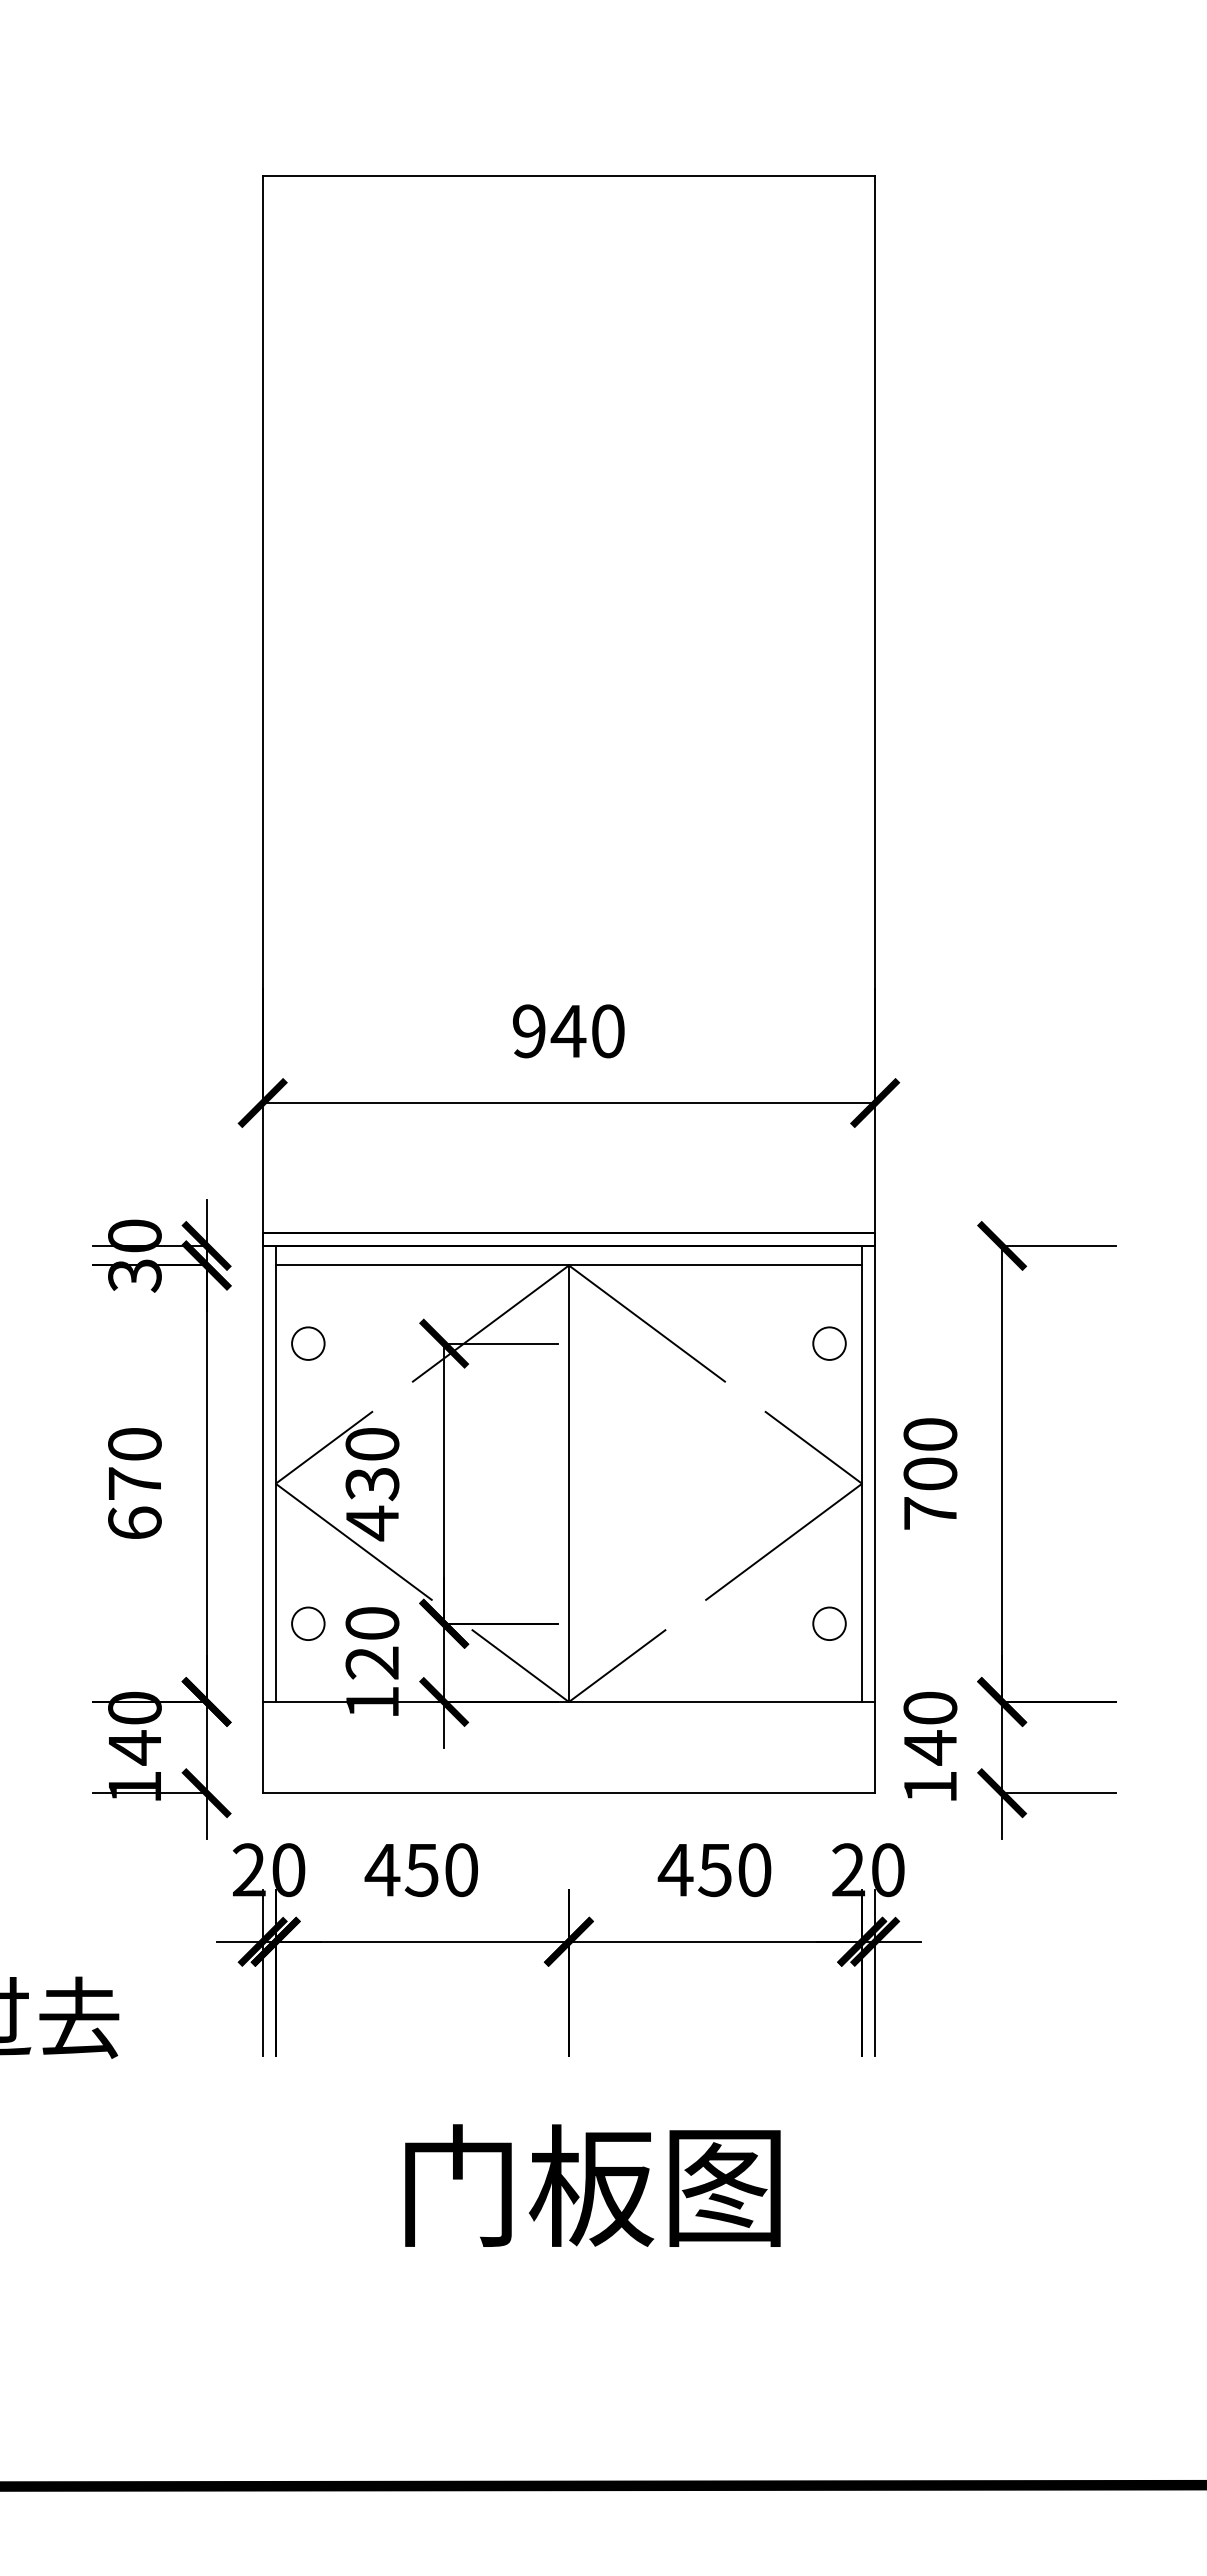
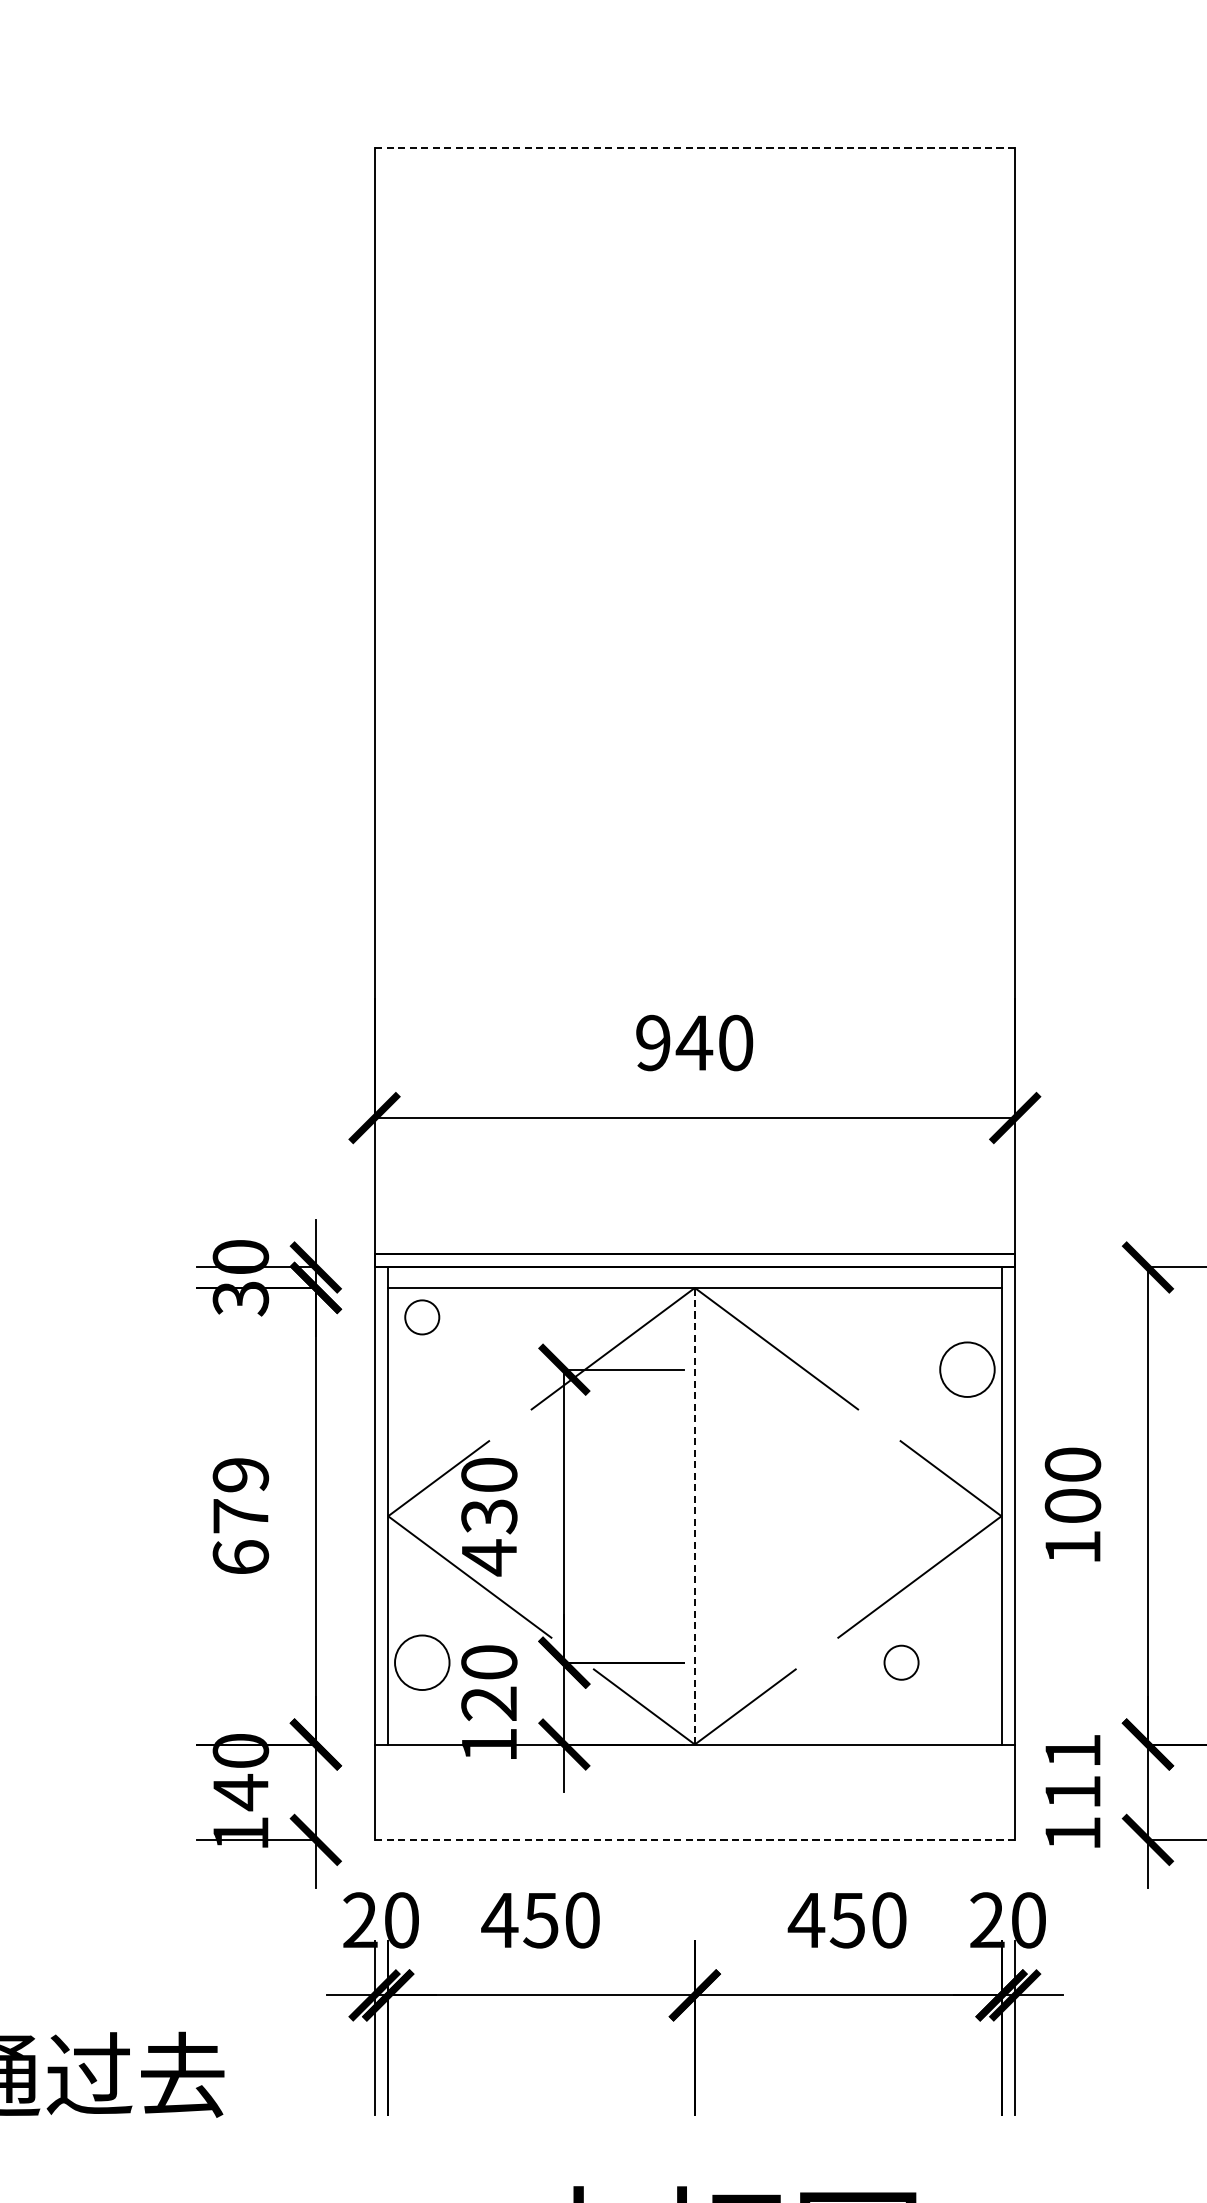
line: (568, 176) -> (694, 148), solid -> dashed
circle: (308, 1343) -> (422, 1317), moved
circle: (829, 1343) -> (967, 1369), size x1.6
text: (134, 1444) -> (240, 1475), 670 -> 679
line: (568, 1483) -> (694, 1515), solid -> dashed
text: (930, 1513) -> (1073, 1547), 700 -> 100
circle: (308, 1623) -> (422, 1662), size x1.6
circle: (829, 1623) -> (901, 1662), moved
text: (930, 1728) -> (1073, 1772), 140 -> 111
line: (568, 1793) -> (694, 1840), solid -> dashed

